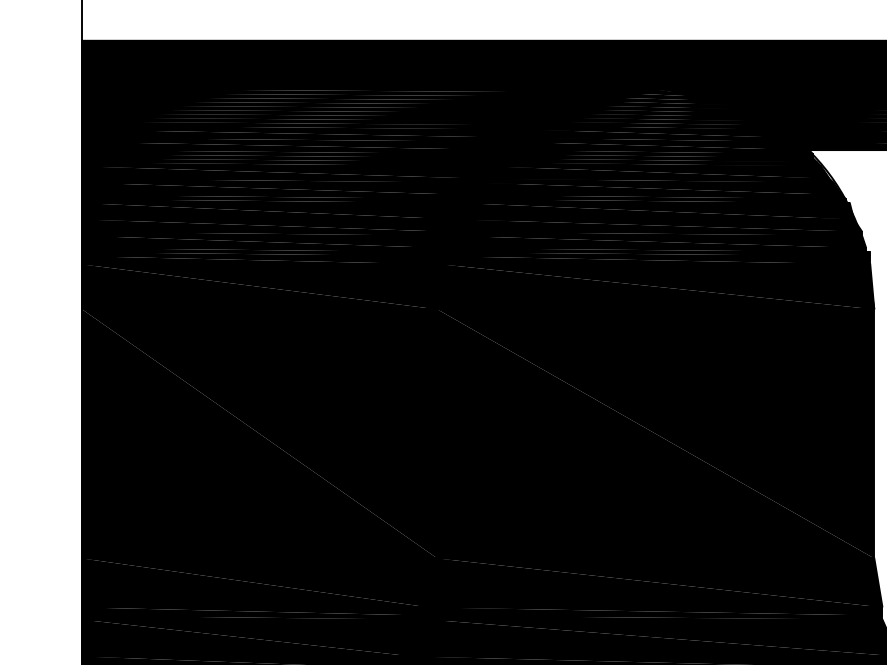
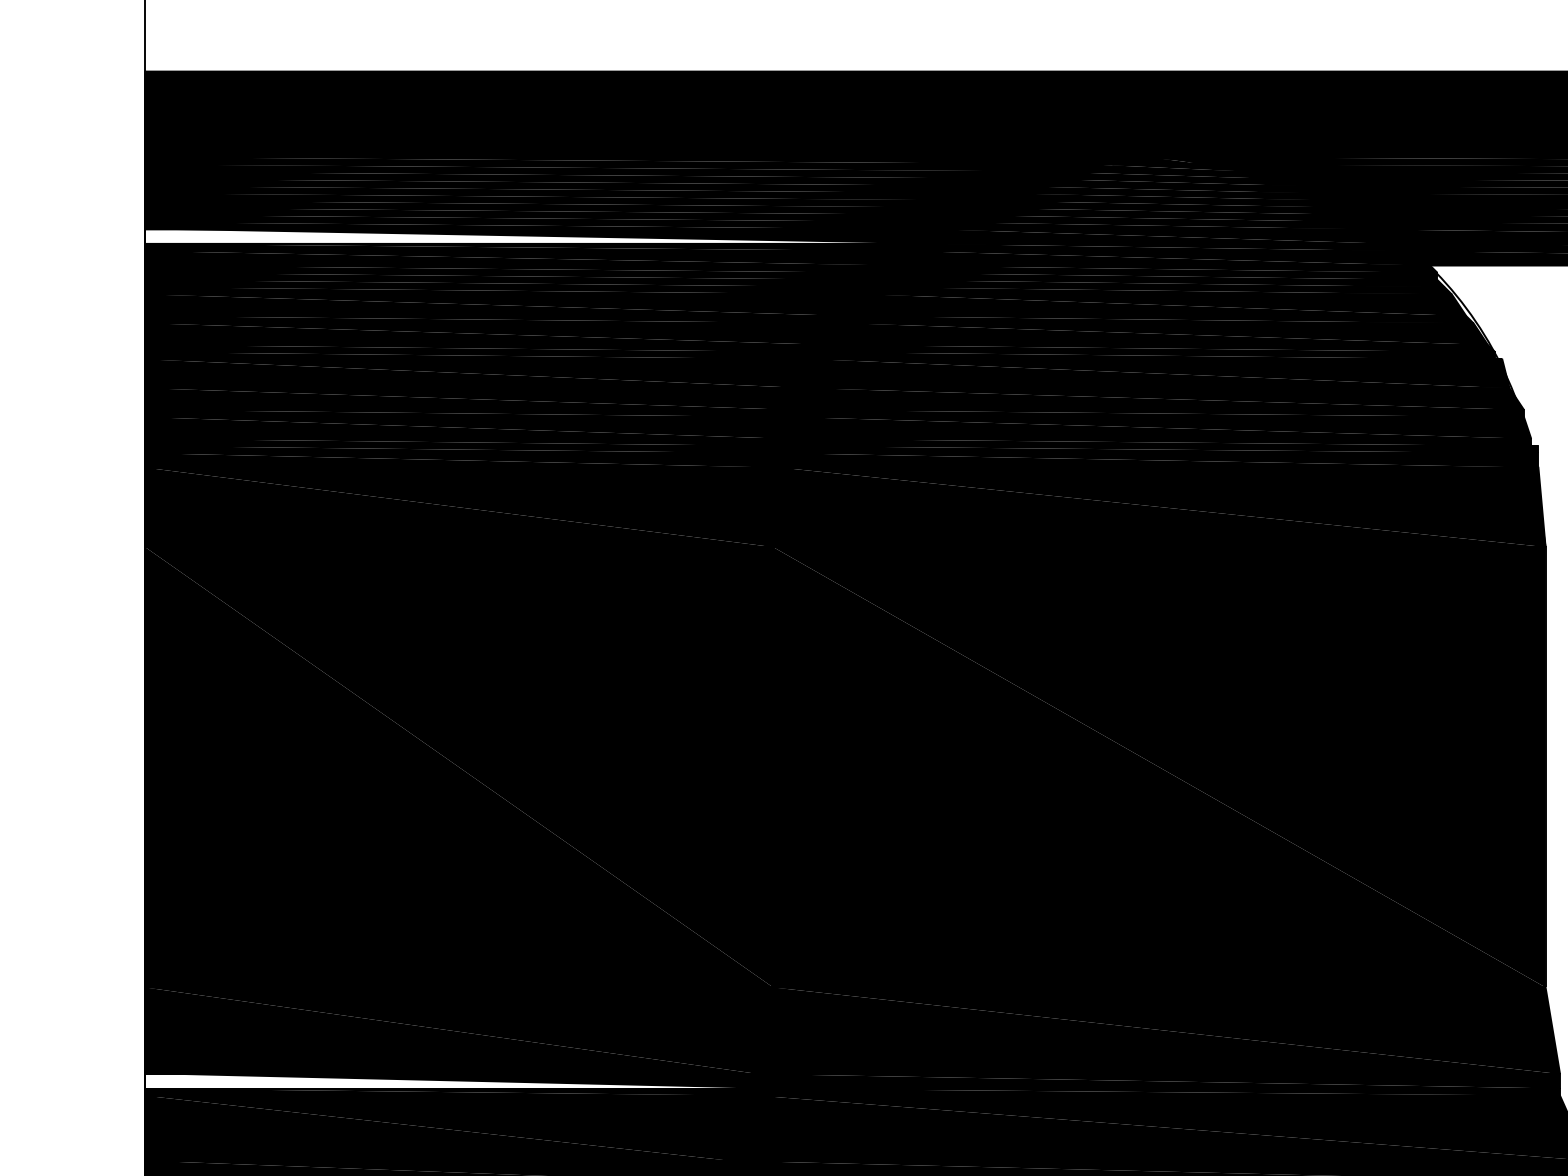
fill: (302, 133) -> (534, 236), removed
fill: (255, 611) -> (451, 1081), removed

